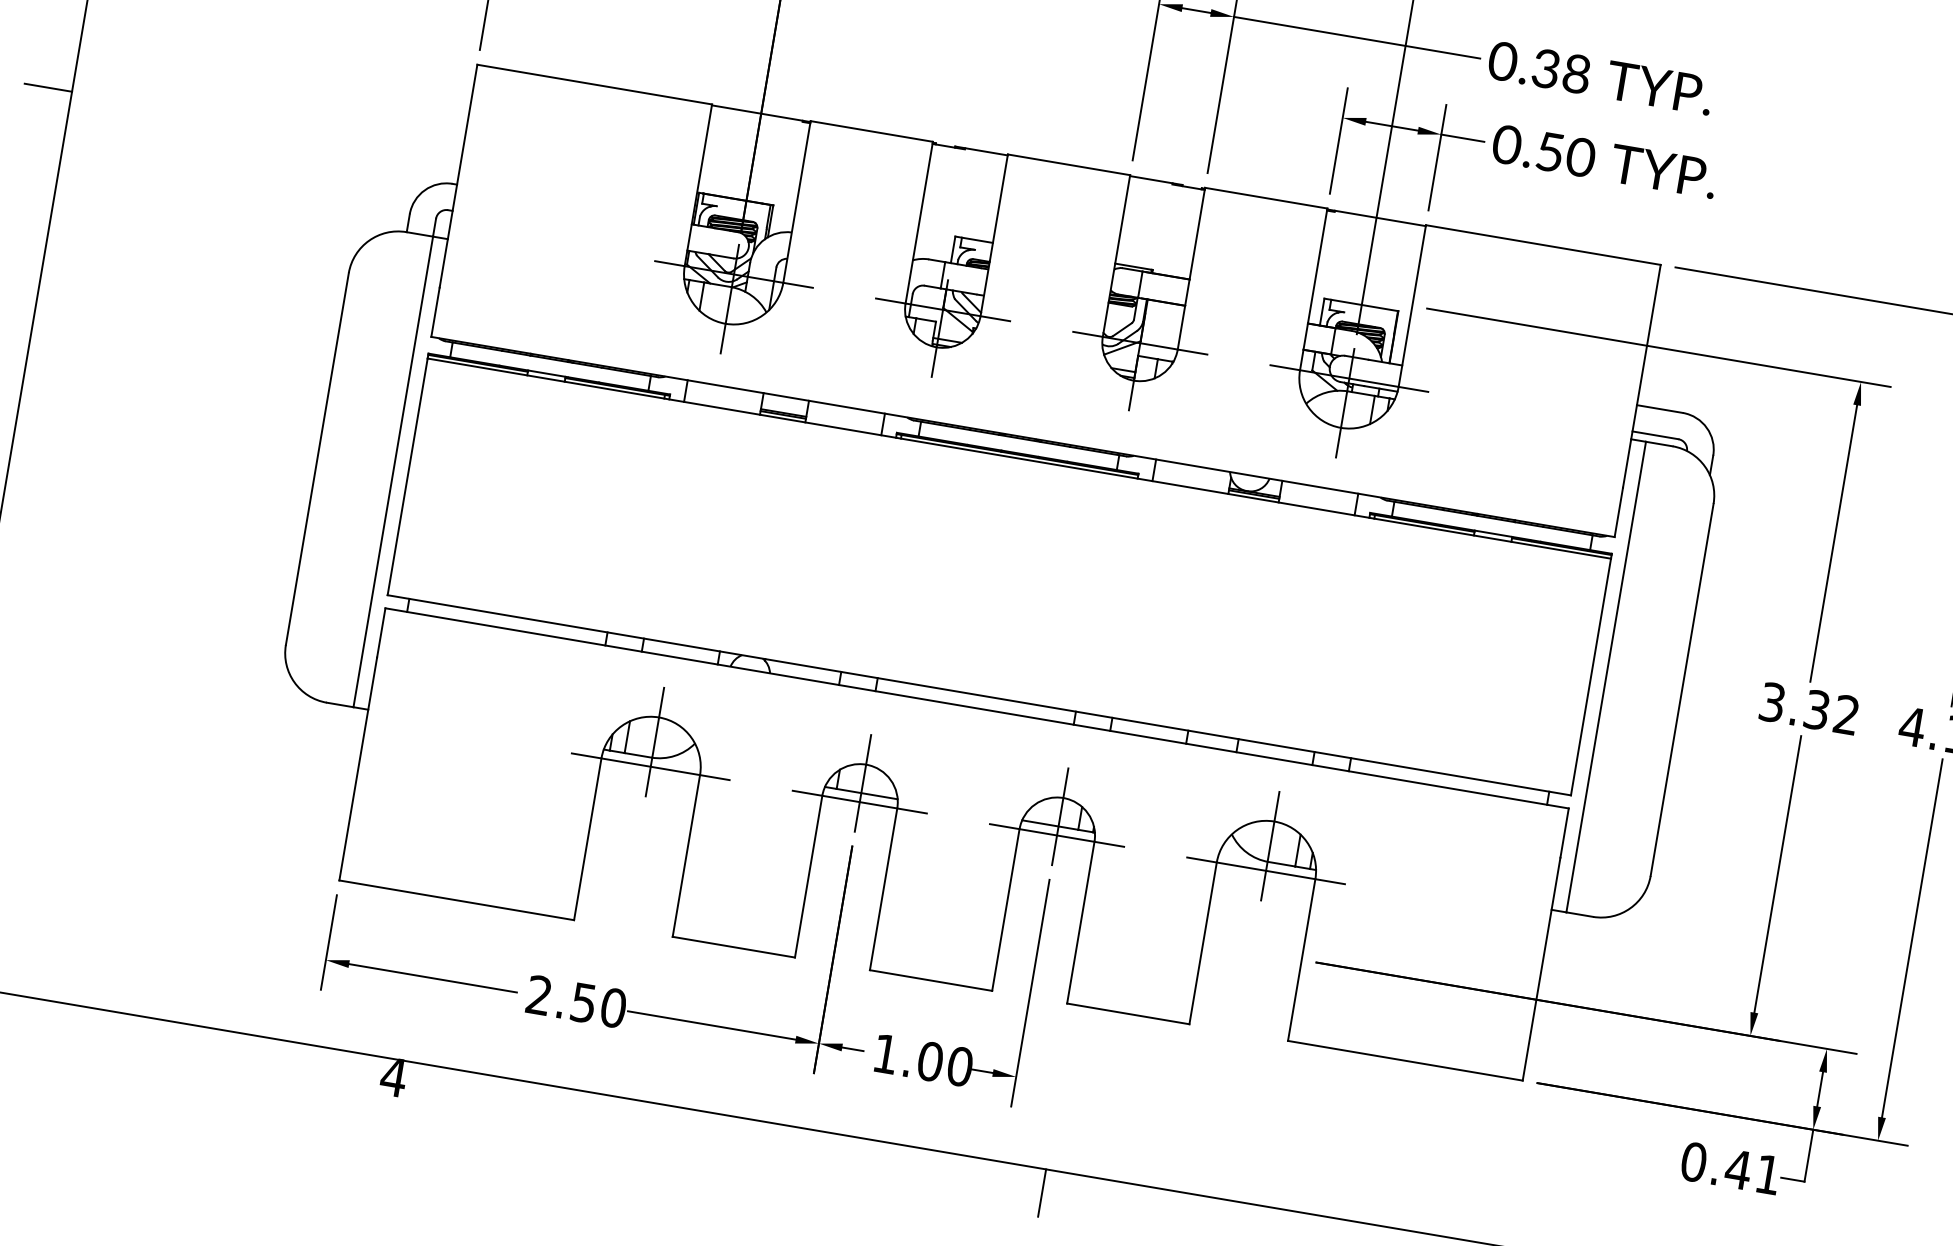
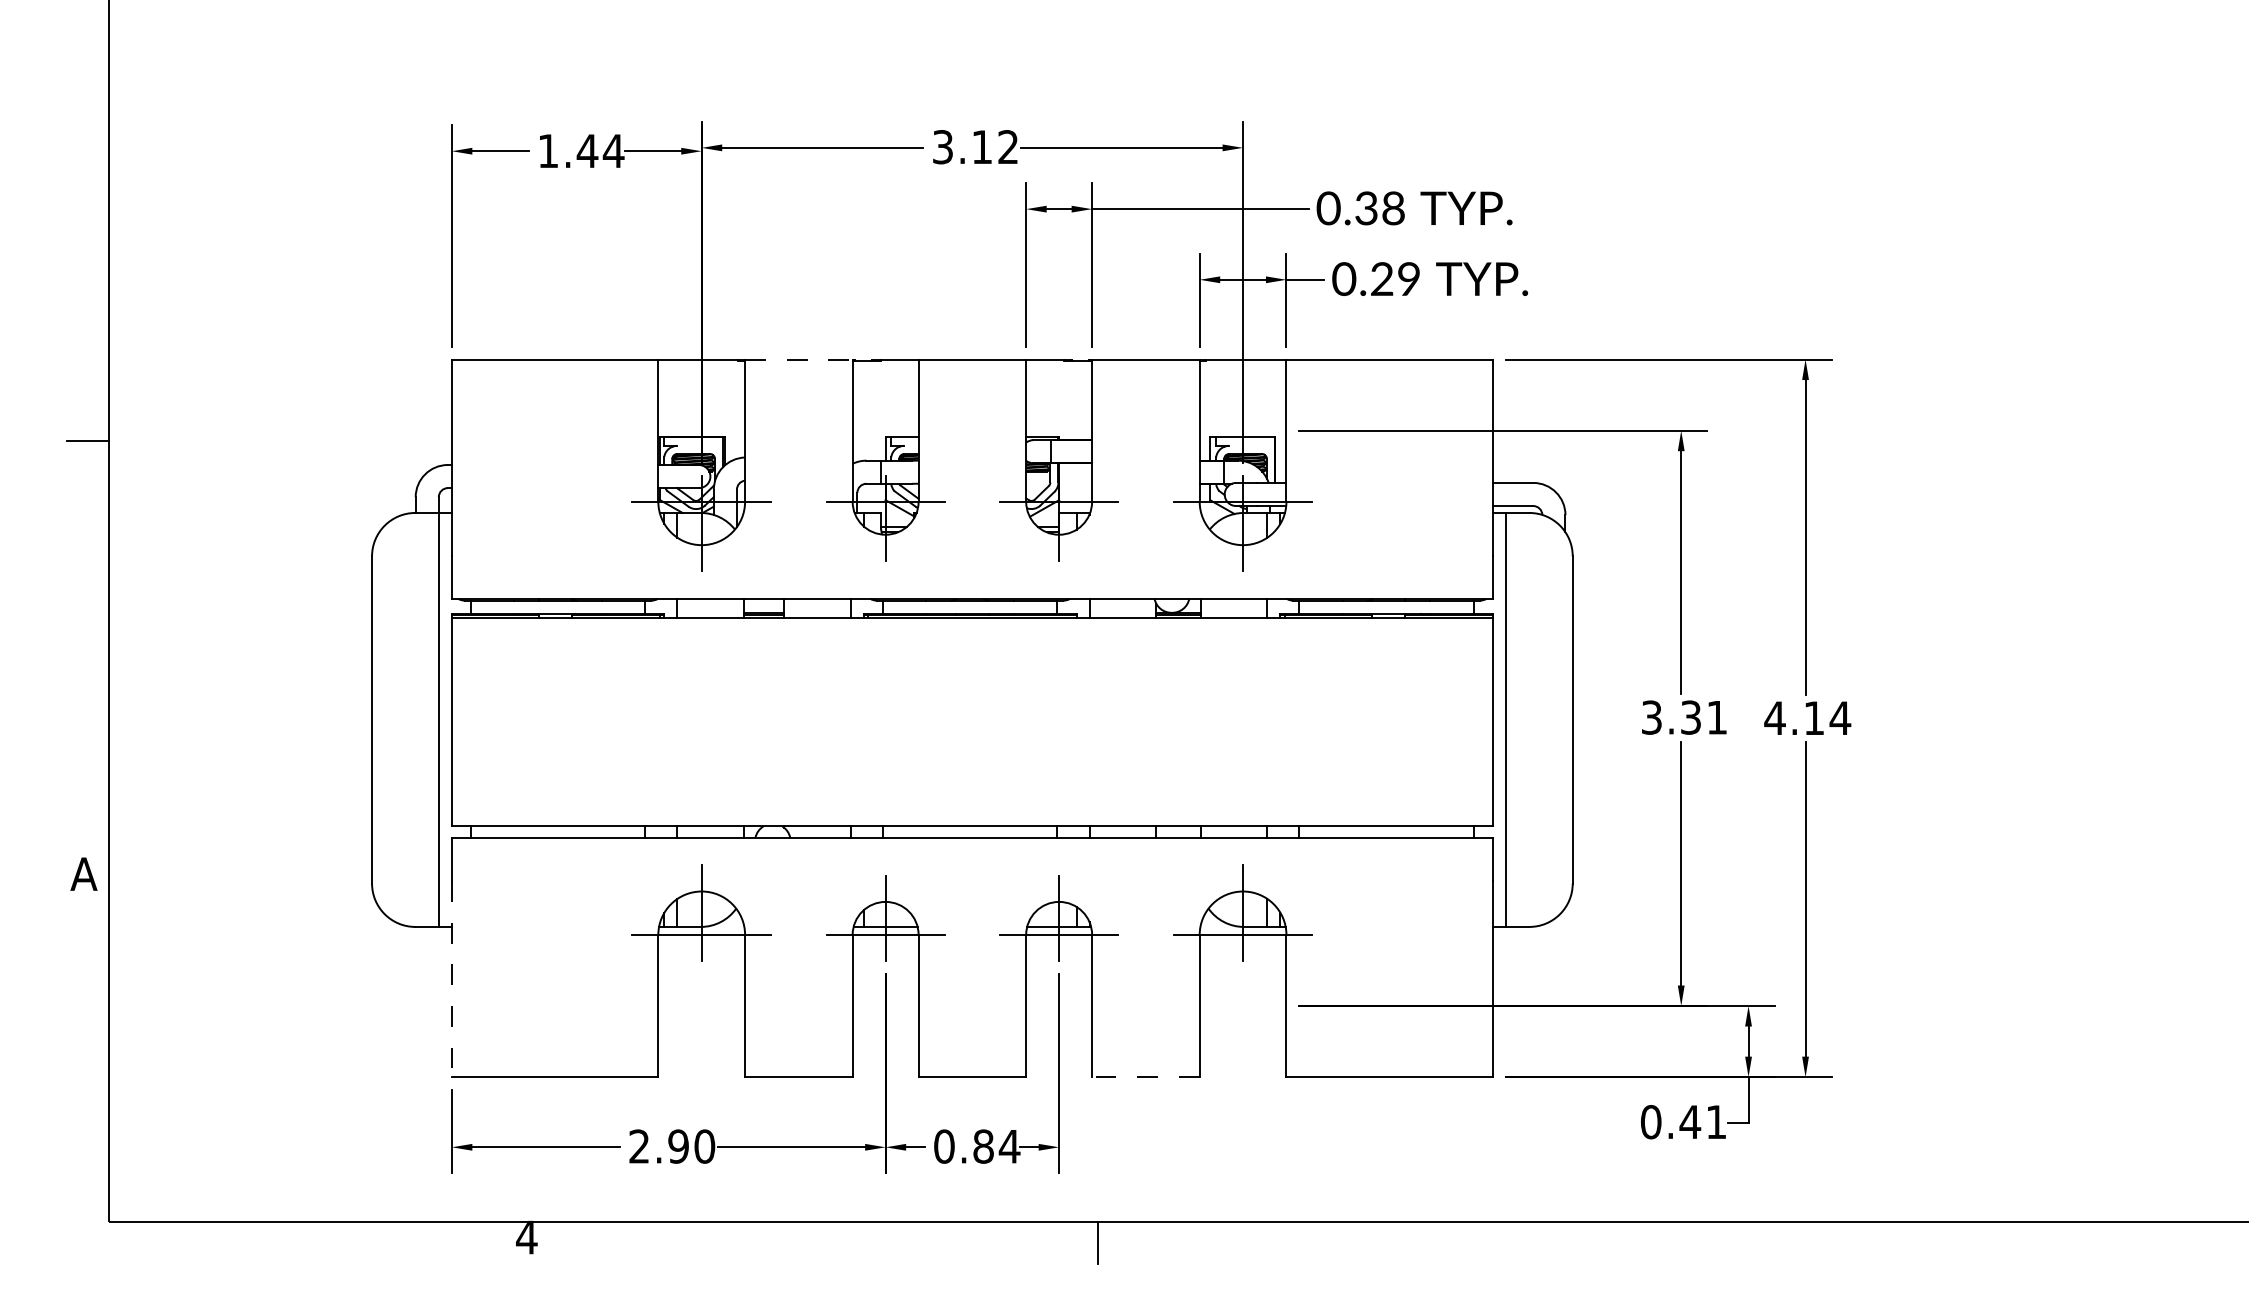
line: (871, 131) -> (798, 359), solid -> dashed
text: (1566, 155) -> (1396, 279), 0.50 -> 0.29
text: (1846, 714) -> (1716, 717), 3.32 -> 3.31
line: (357, 769) -> (451, 979), solid -> dashed
text: (583, 1002) -> (678, 1146), 2.50 -> 2.90
line: (1127, 1014) -> (1145, 1077), solid -> dashed
text: (923, 1060) -> (977, 1146), 1.00 -> 0.84

